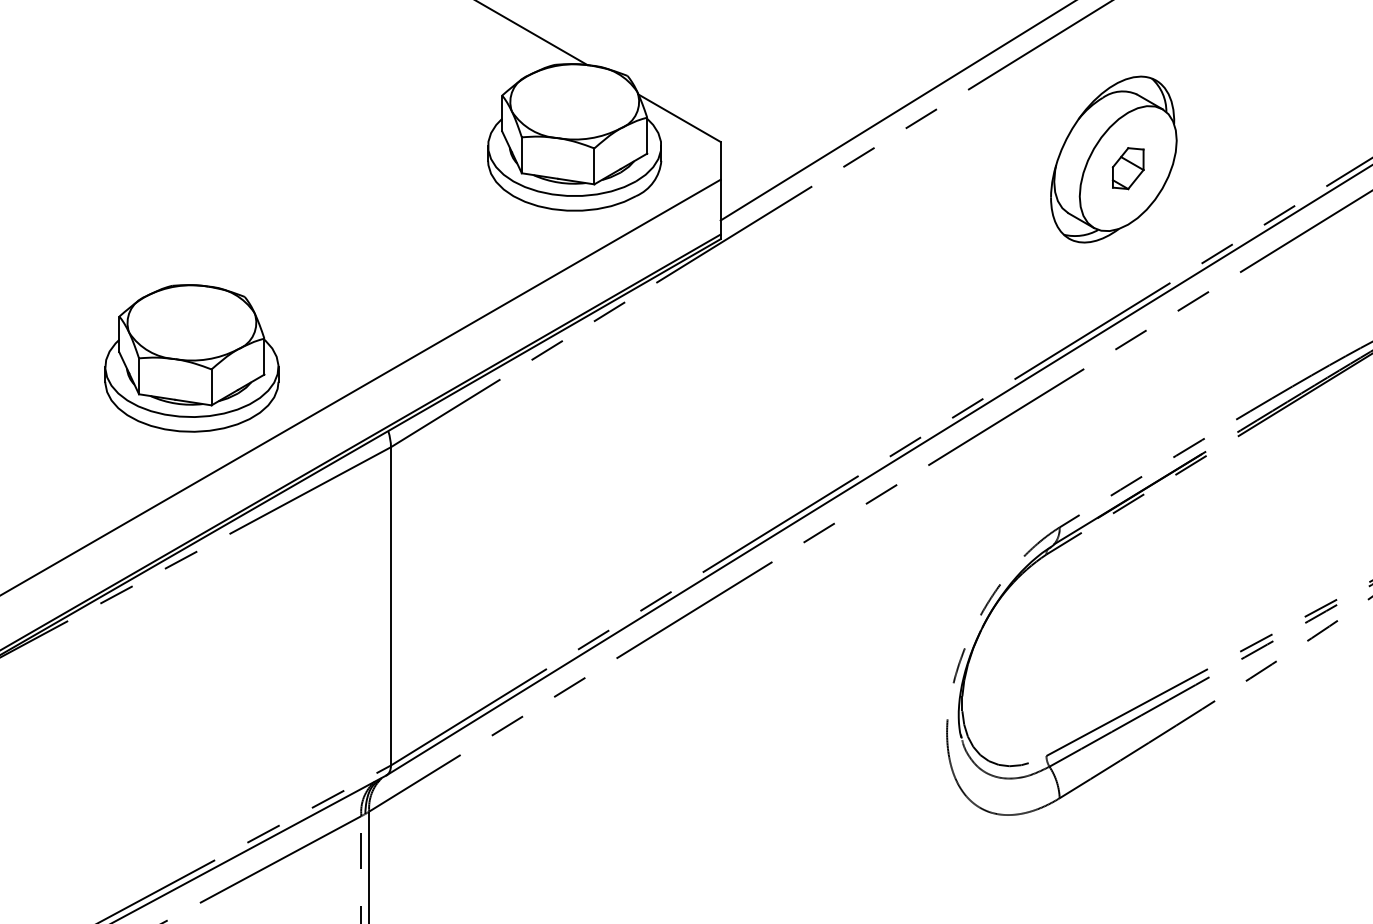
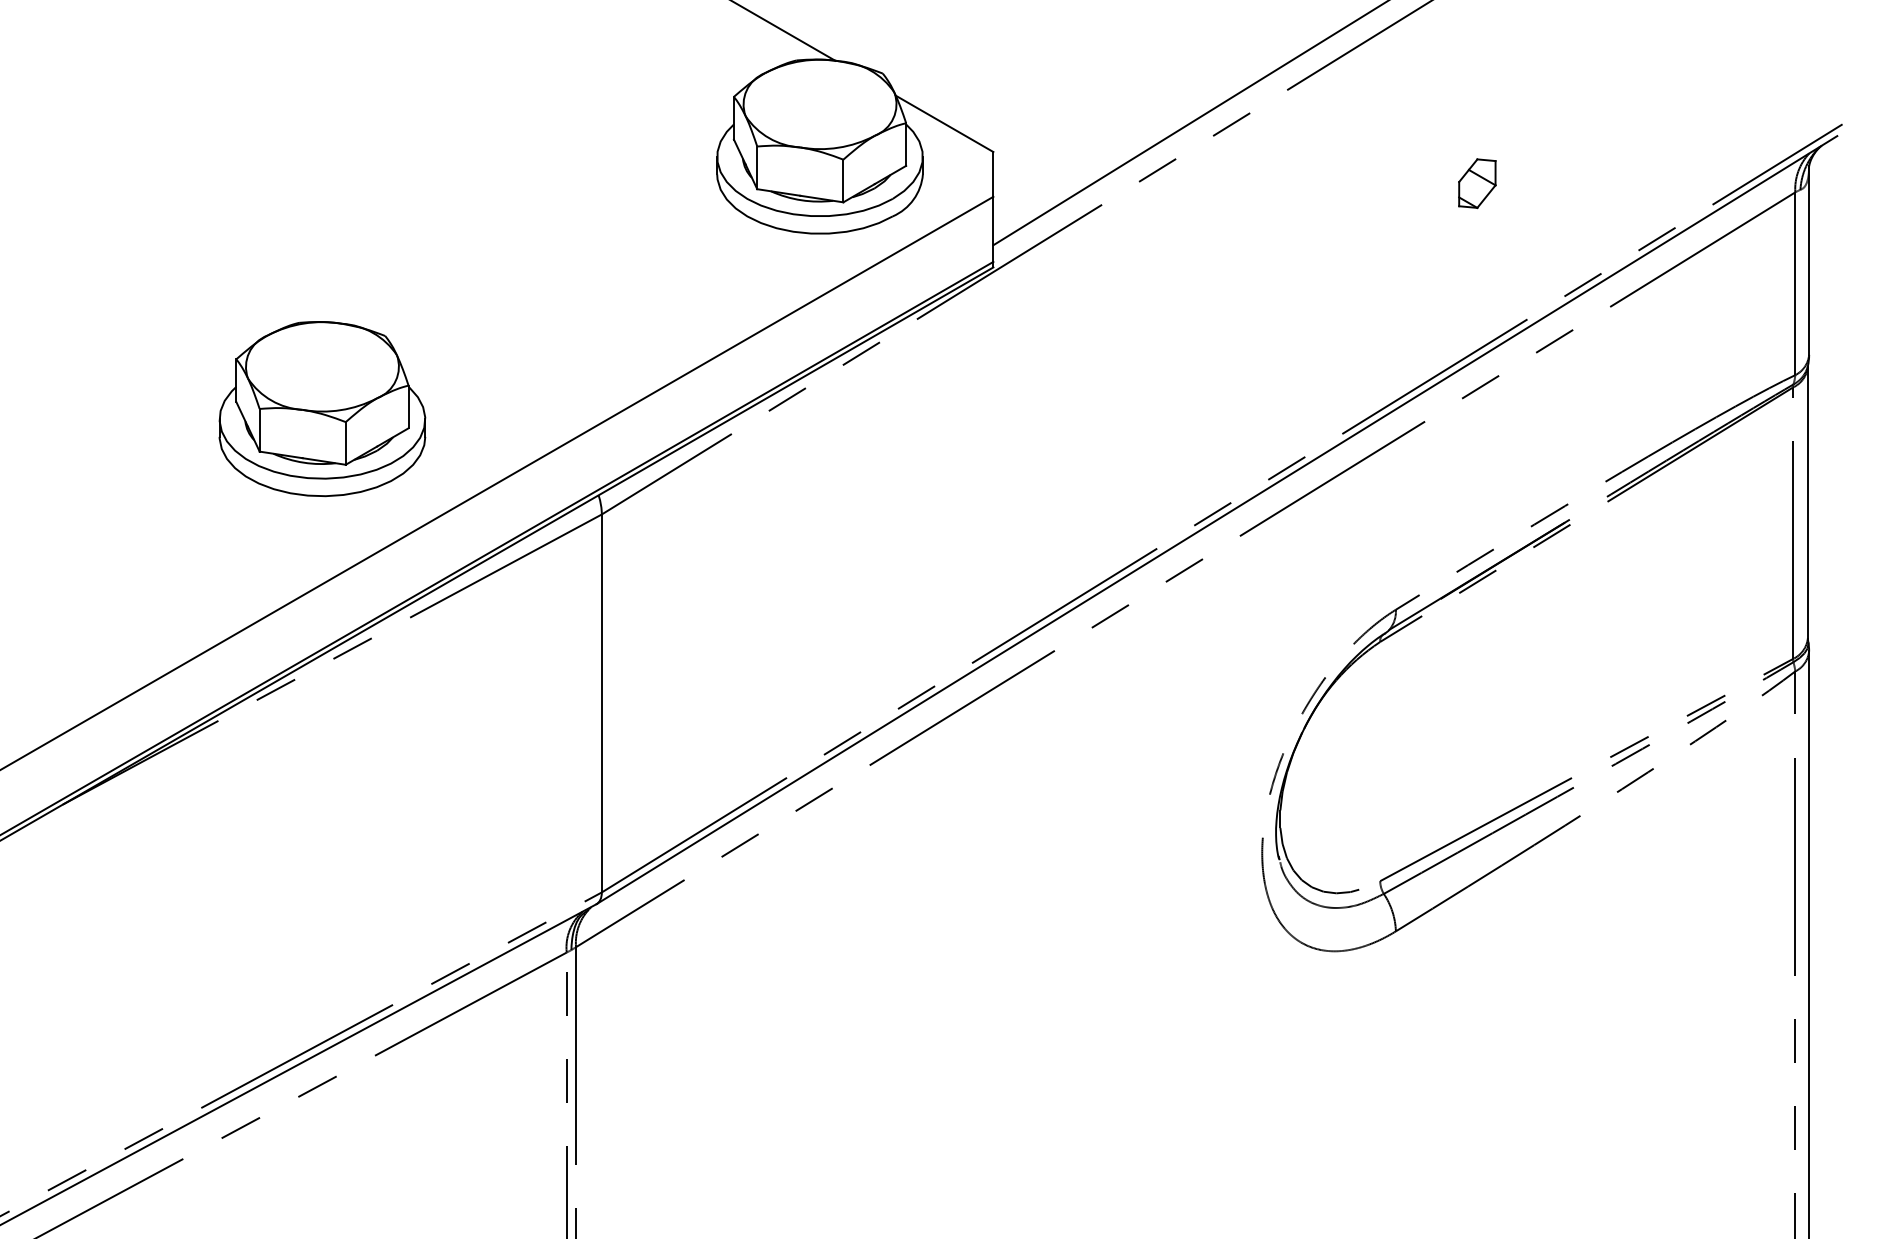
part: (1113, 159) -> (1459, 172), removed
part: (191, 358) -> (322, 409), moved

